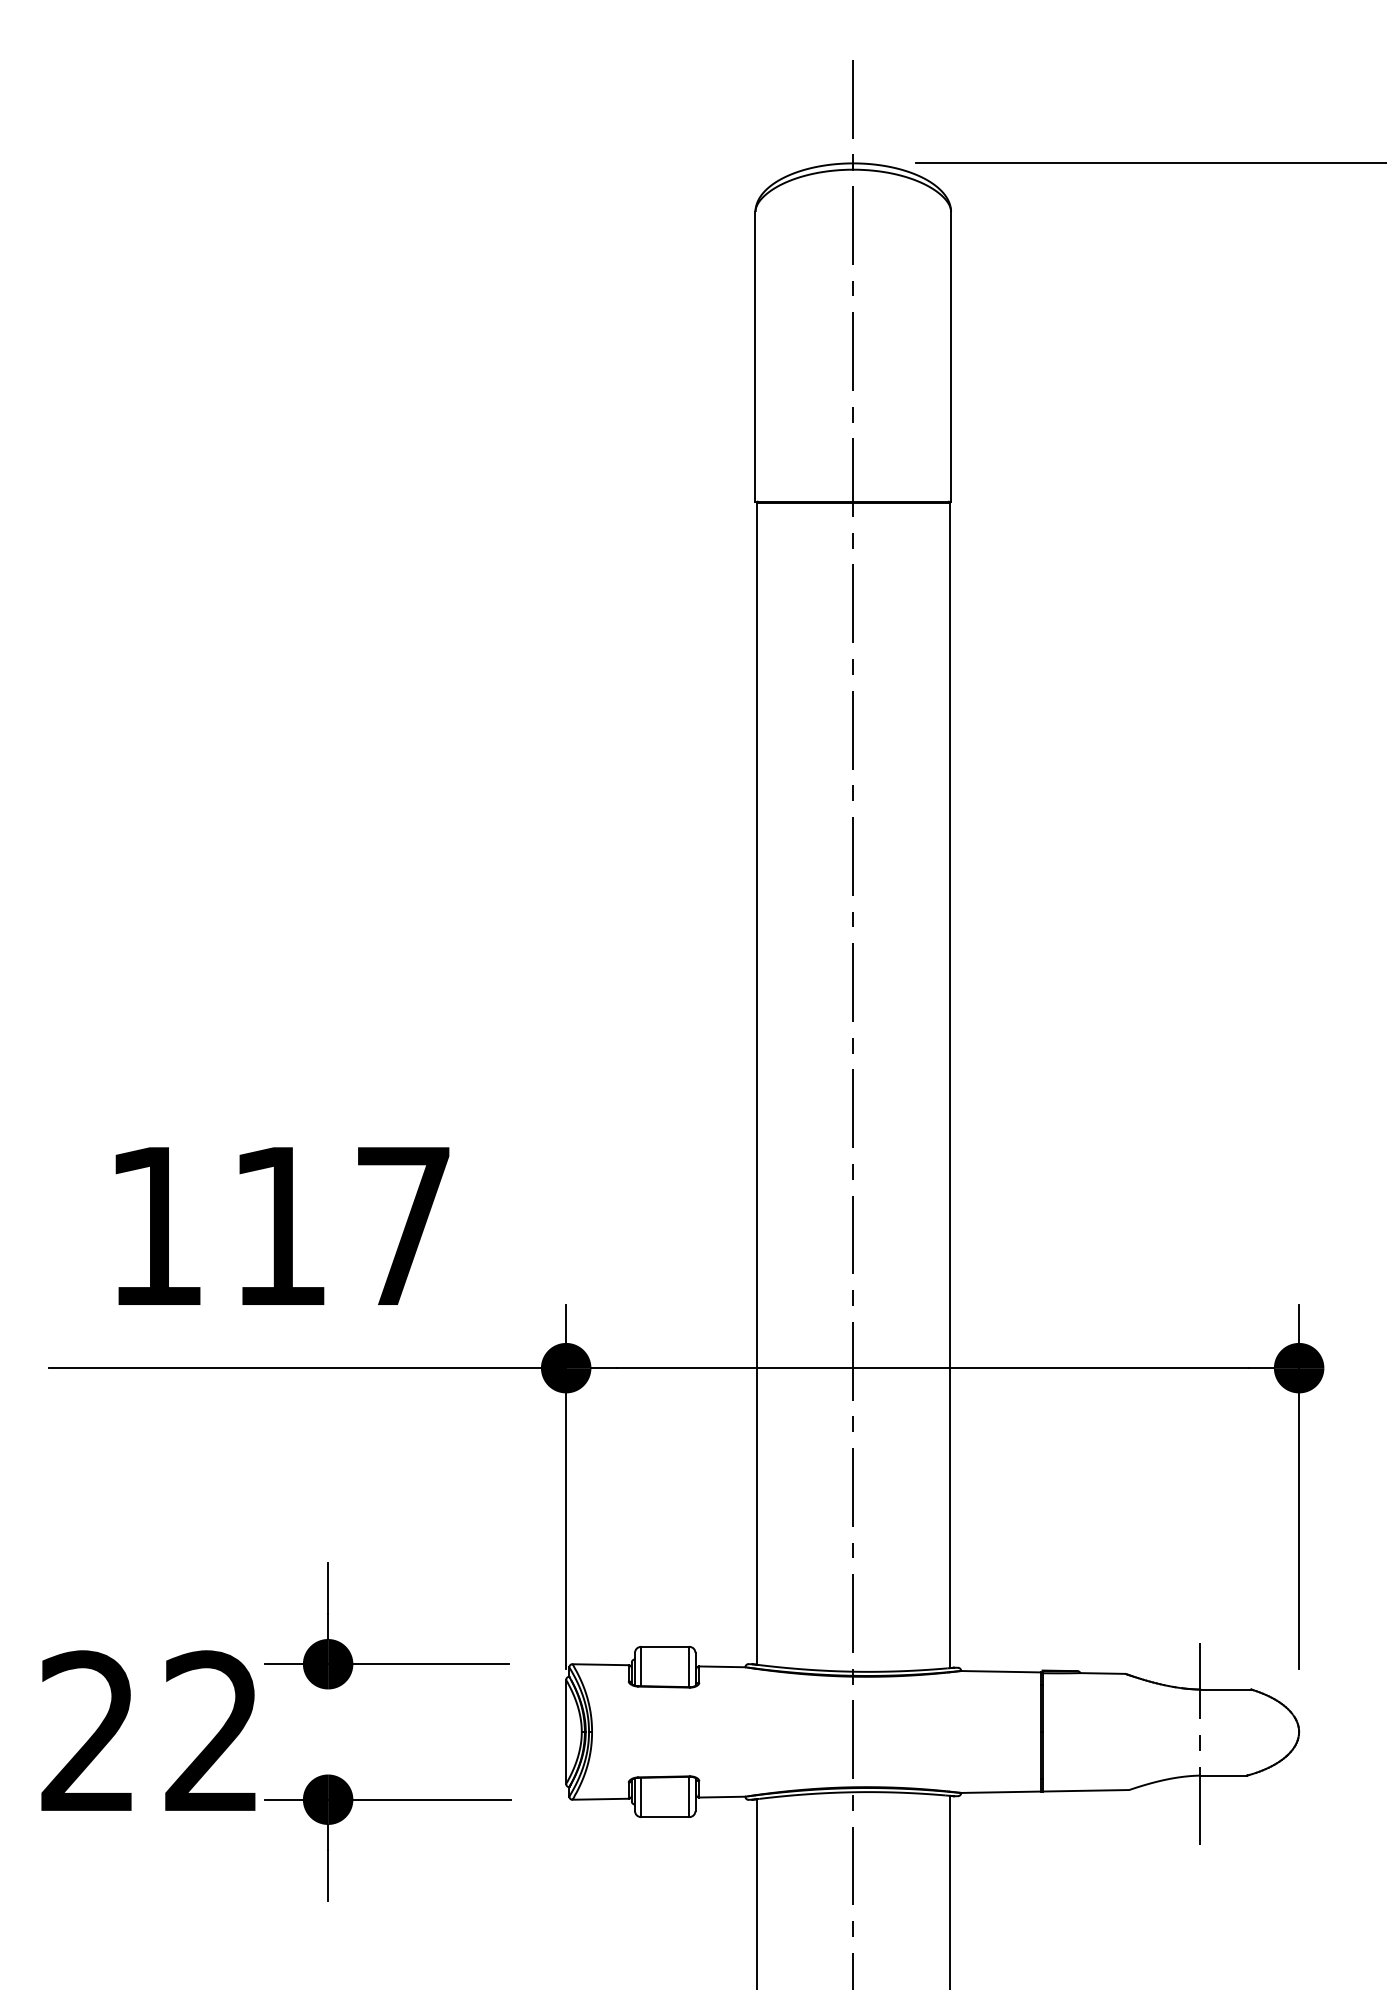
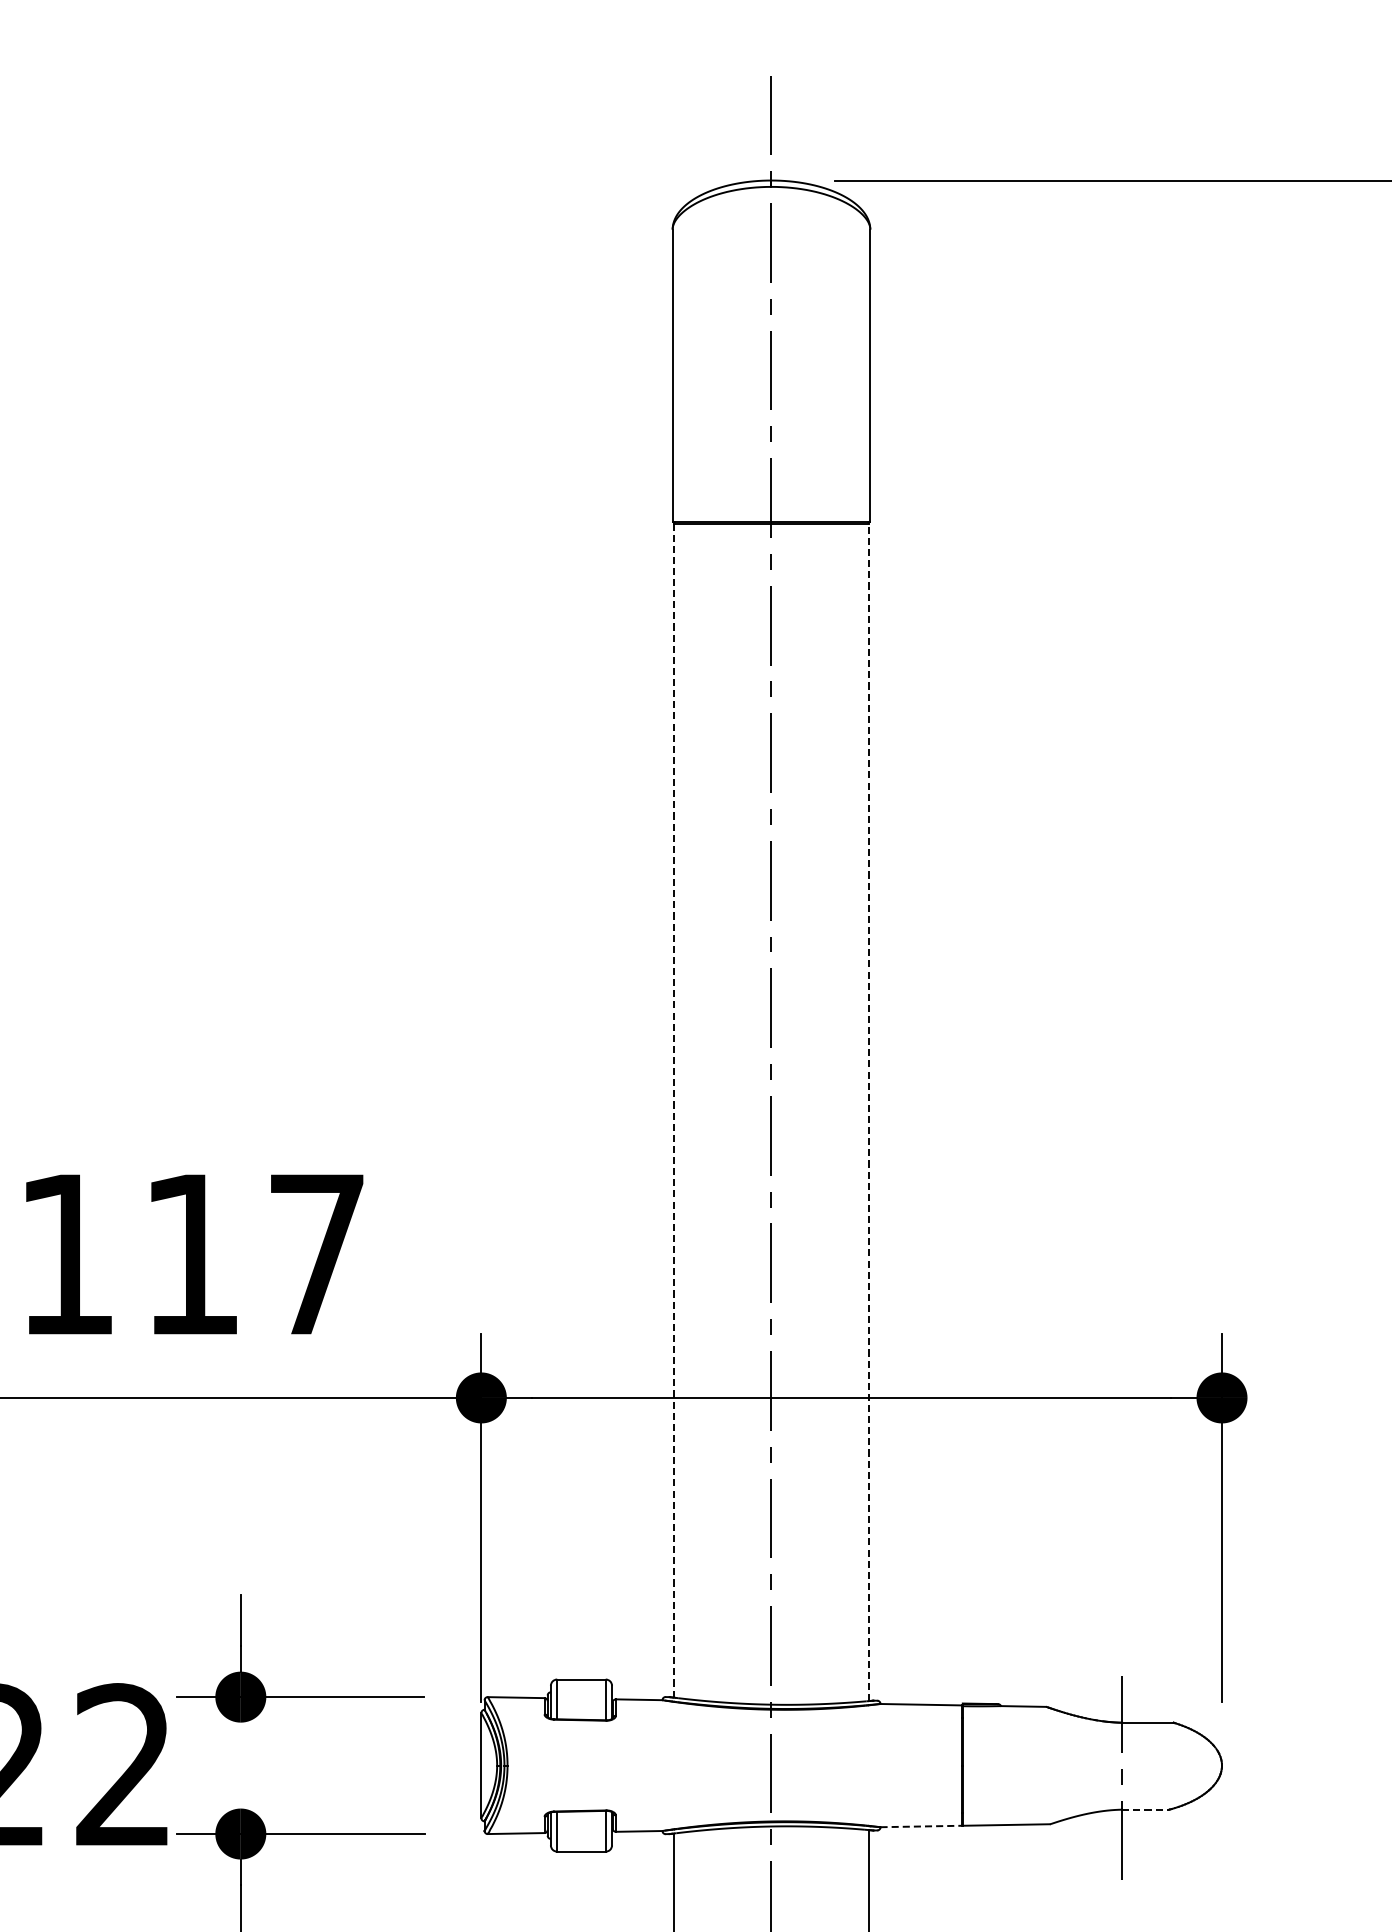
line: (756, 1083) -> (673, 1110), solid -> dashed
line: (949, 1085) -> (868, 1112), solid -> dashed
line: (1224, 1775) -> (1146, 1809), solid -> dashed
line: (1001, 1792) -> (921, 1826), solid -> dashed

